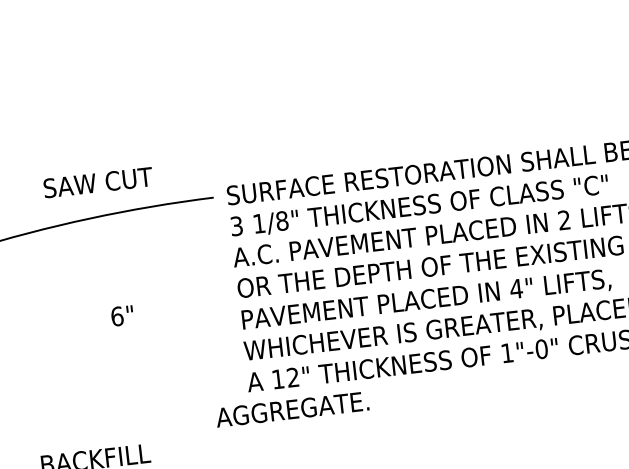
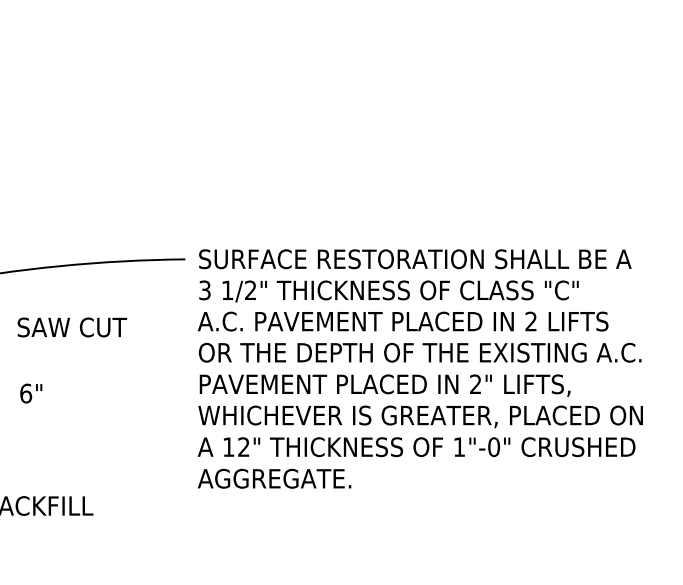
text: (97, 182) -> (71, 327), moved
text: (282, 221) -> (250, 290), 1/8" -> 1/2"
text: (516, 288) -> (475, 383), 4" -> 2"
text: (122, 315) -> (31, 393), moved
text: (292, 409) -> (274, 478), moved

